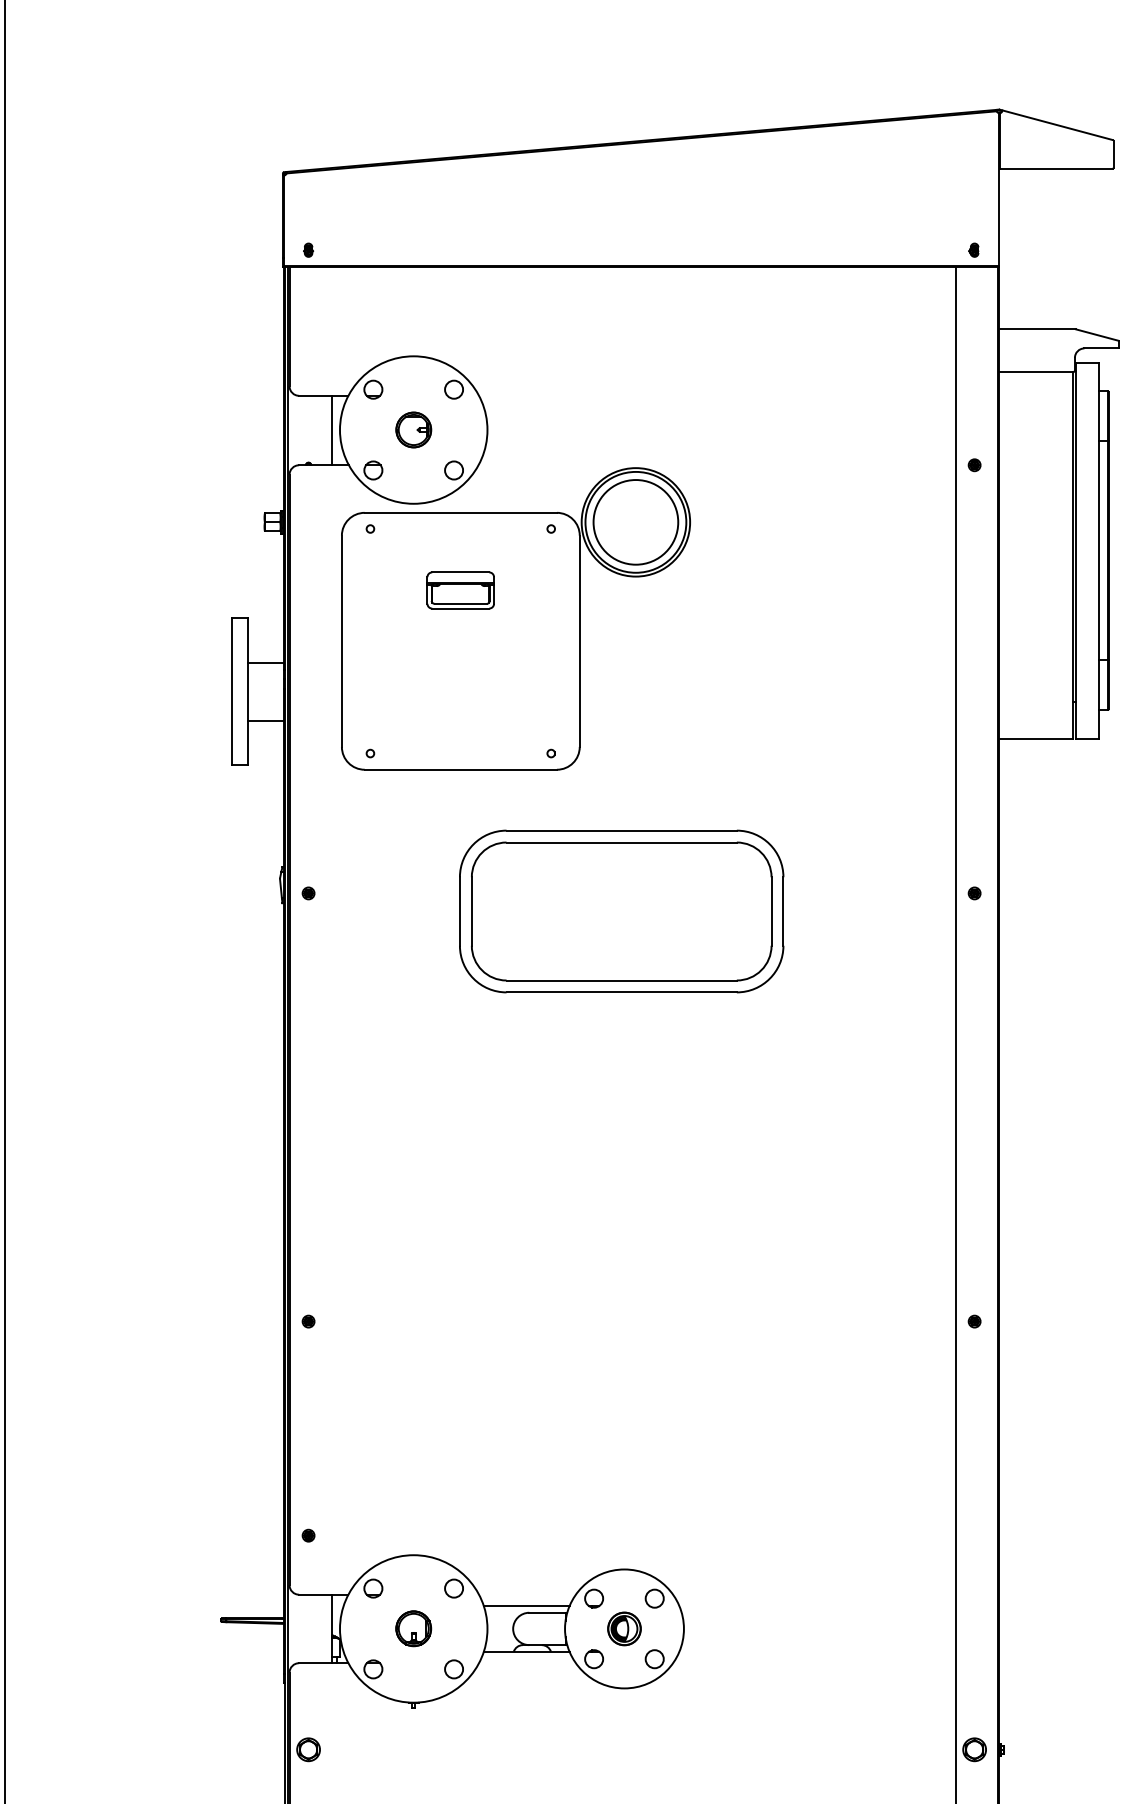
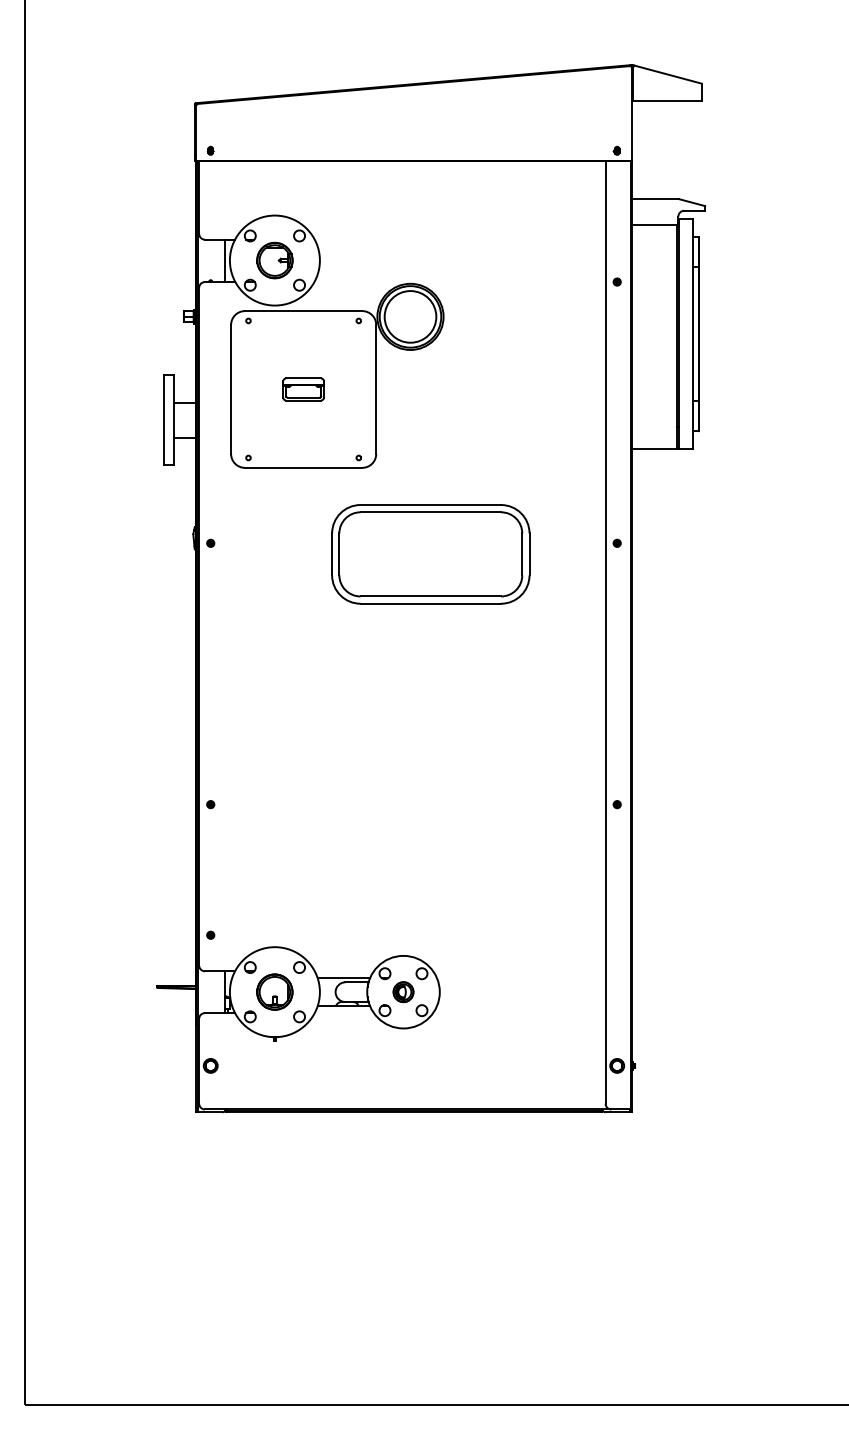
part: (413, 429) -> (274, 260), size x1.67
part: (460, 590) -> (303, 389), moved
part: (621, 911) -> (430, 554), moved
part: (413, 1627) -> (274, 991), size x1.67

